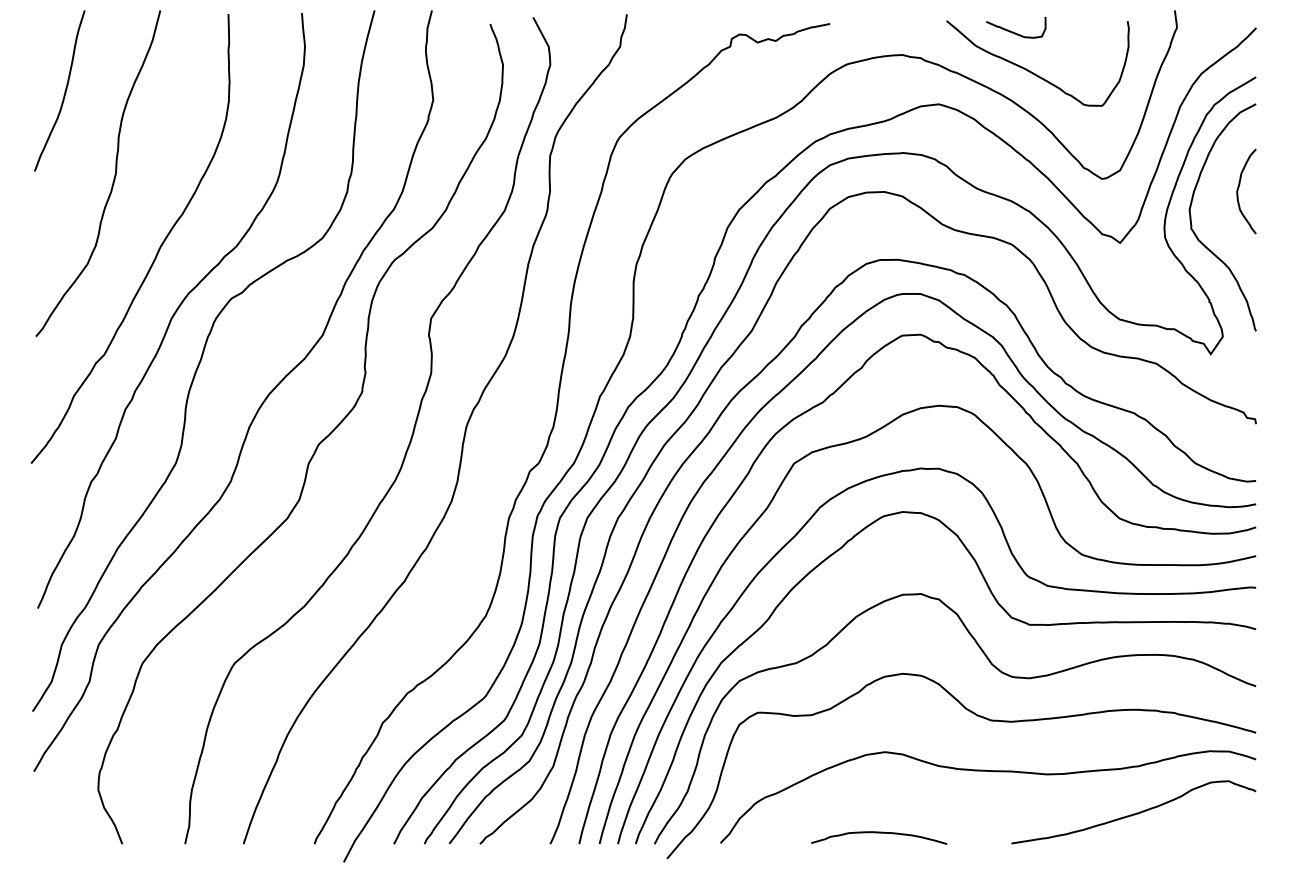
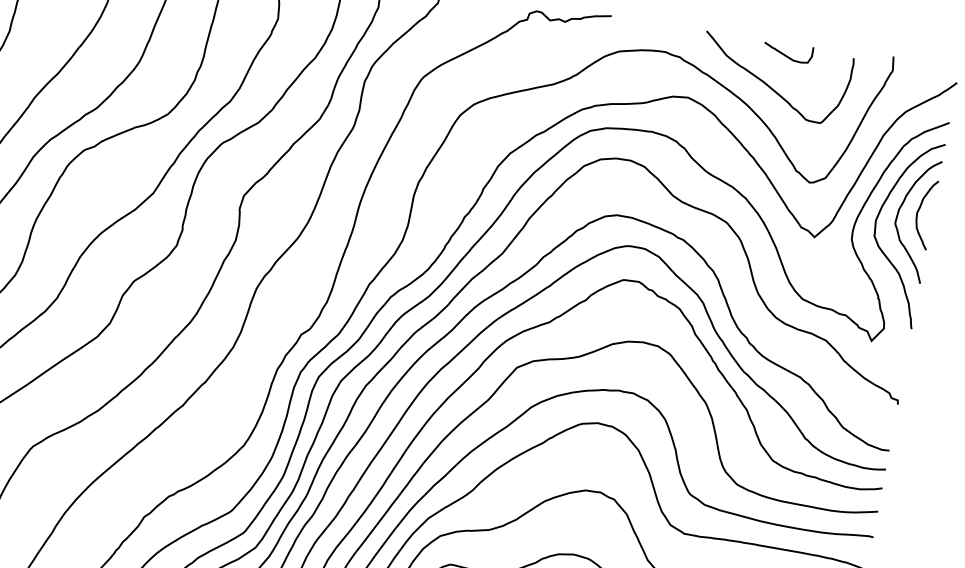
curve: (1013, 31) -> (785, 54), moved
curve: (1215, 198) -> (898, 215), added

